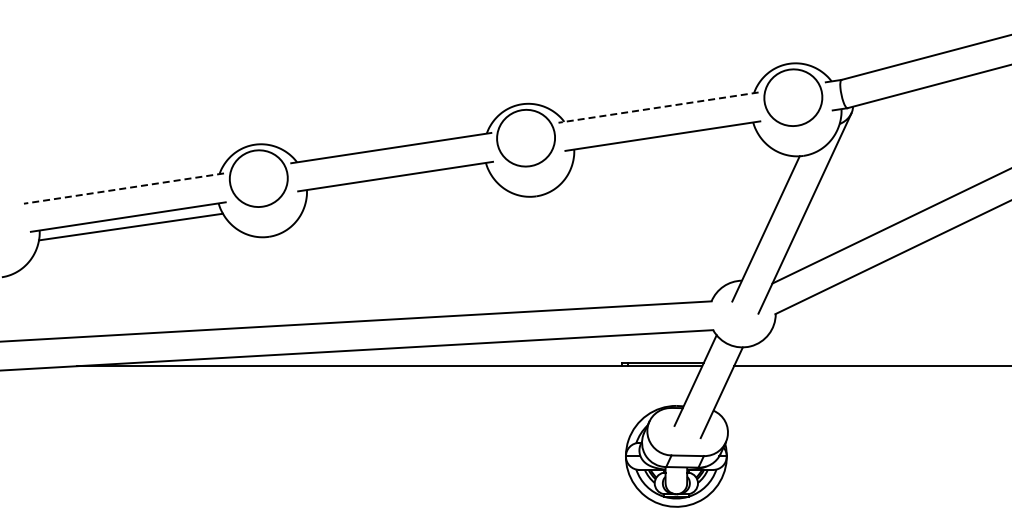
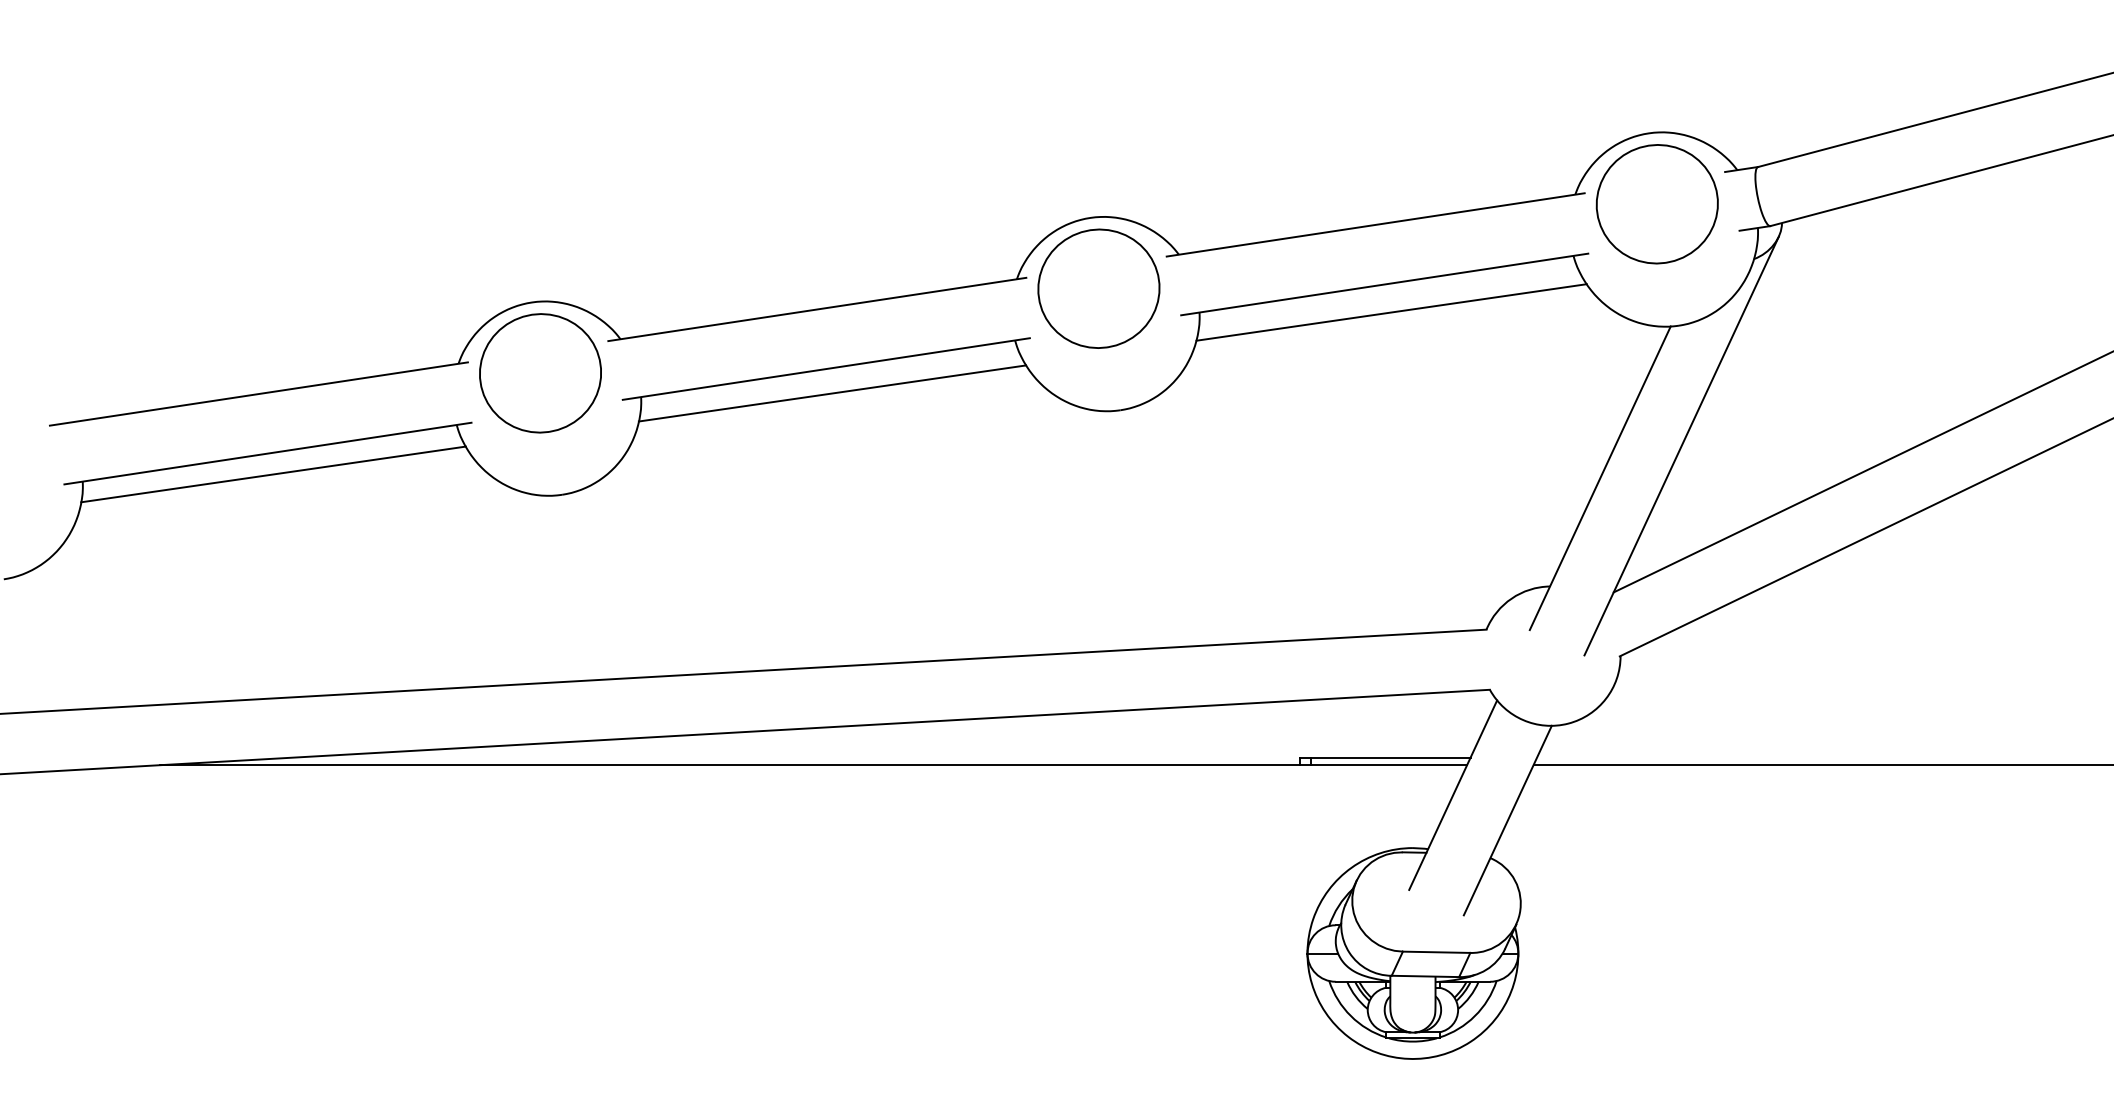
line: (658, 107) -> (1375, 224), dashed -> solid
line: (665, 149) -> (1390, 312), added
line: (398, 187) -> (832, 391), added
line: (123, 188) -> (257, 393), dashed -> solid

